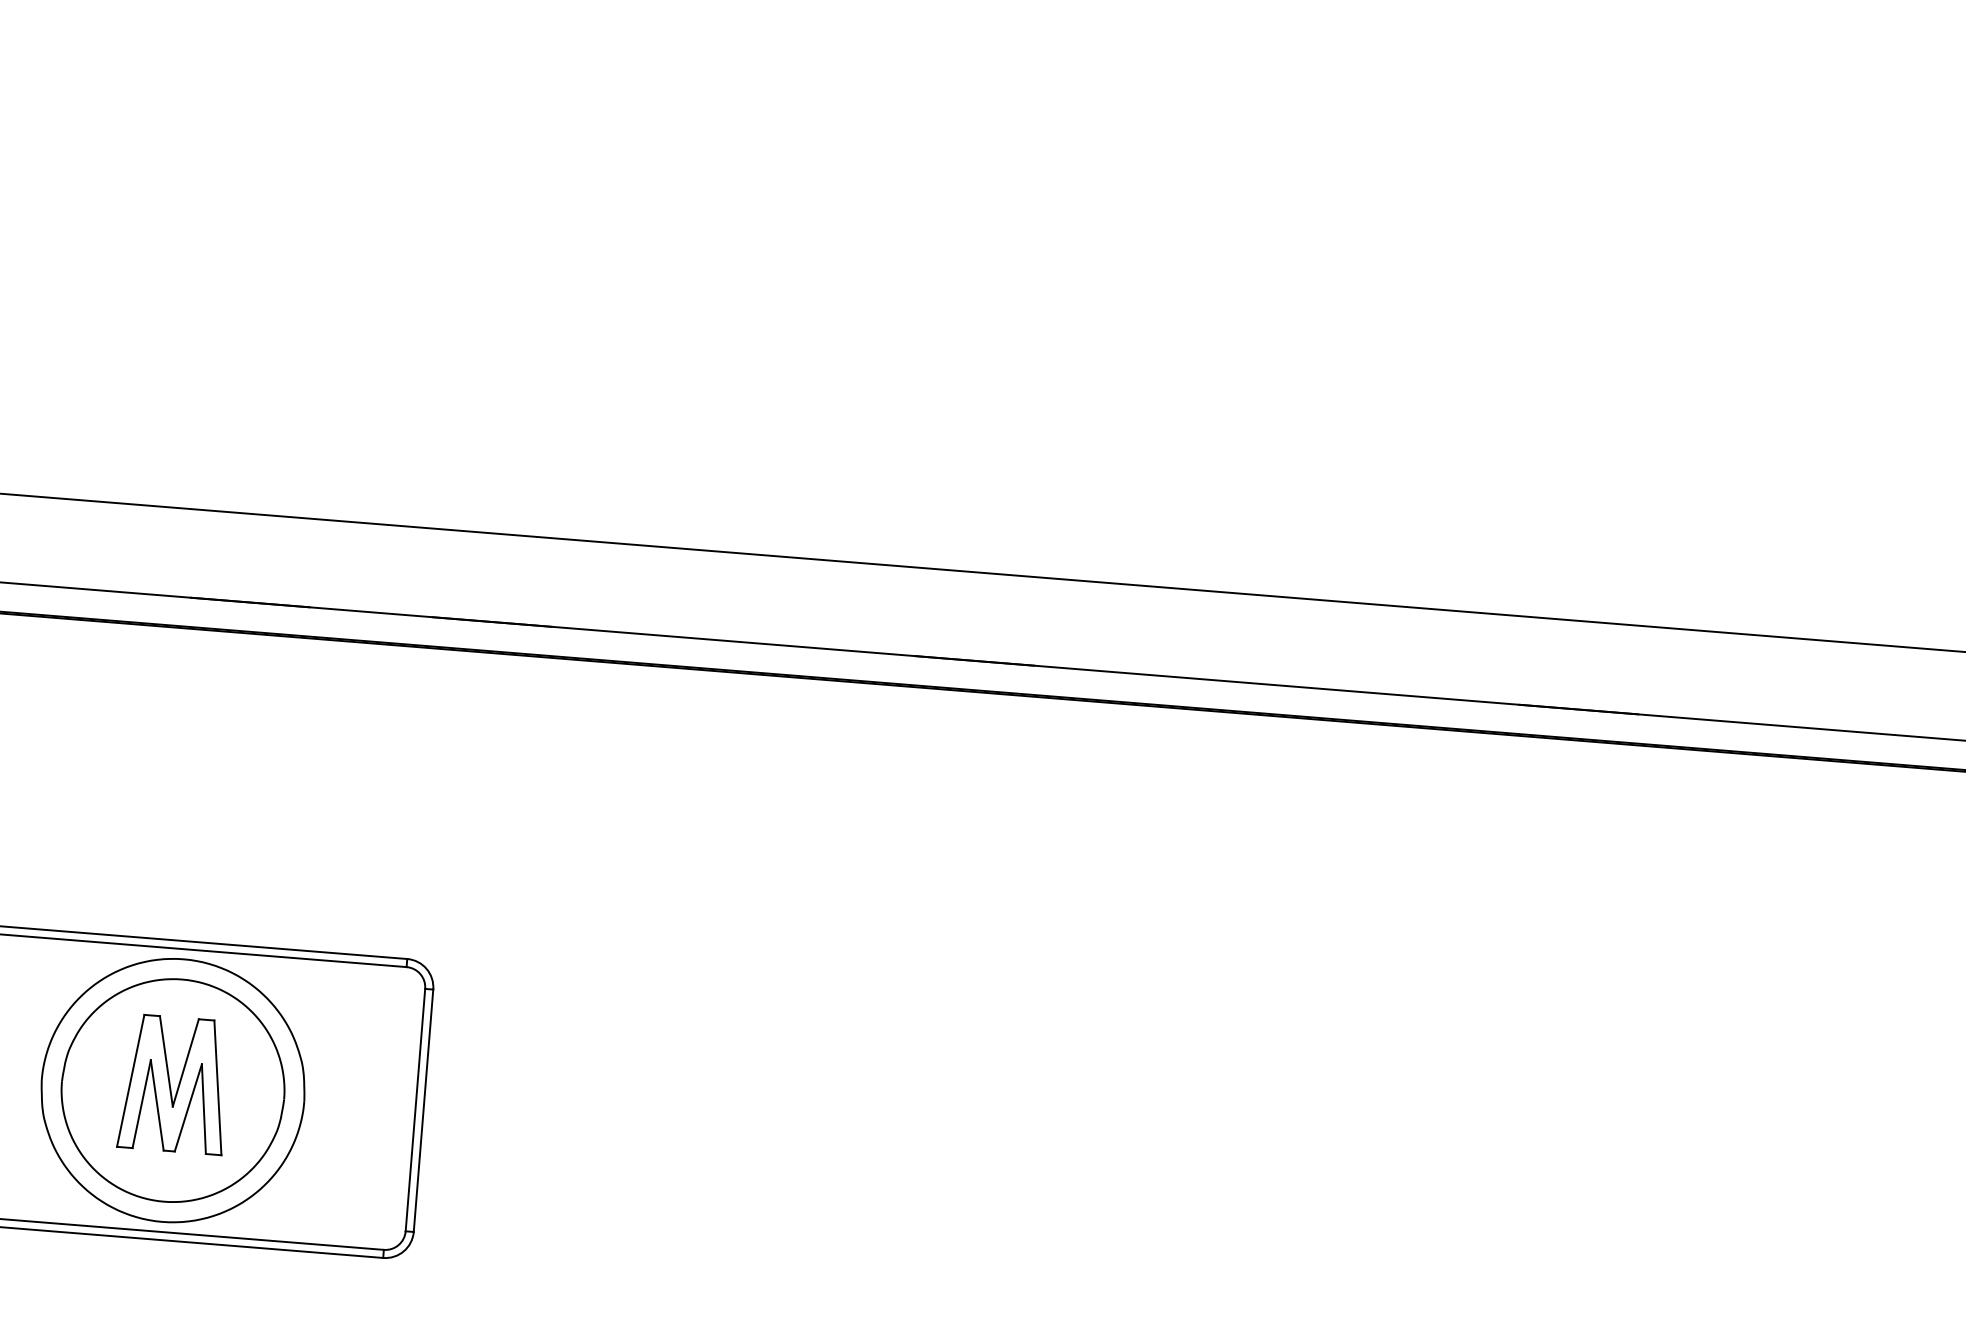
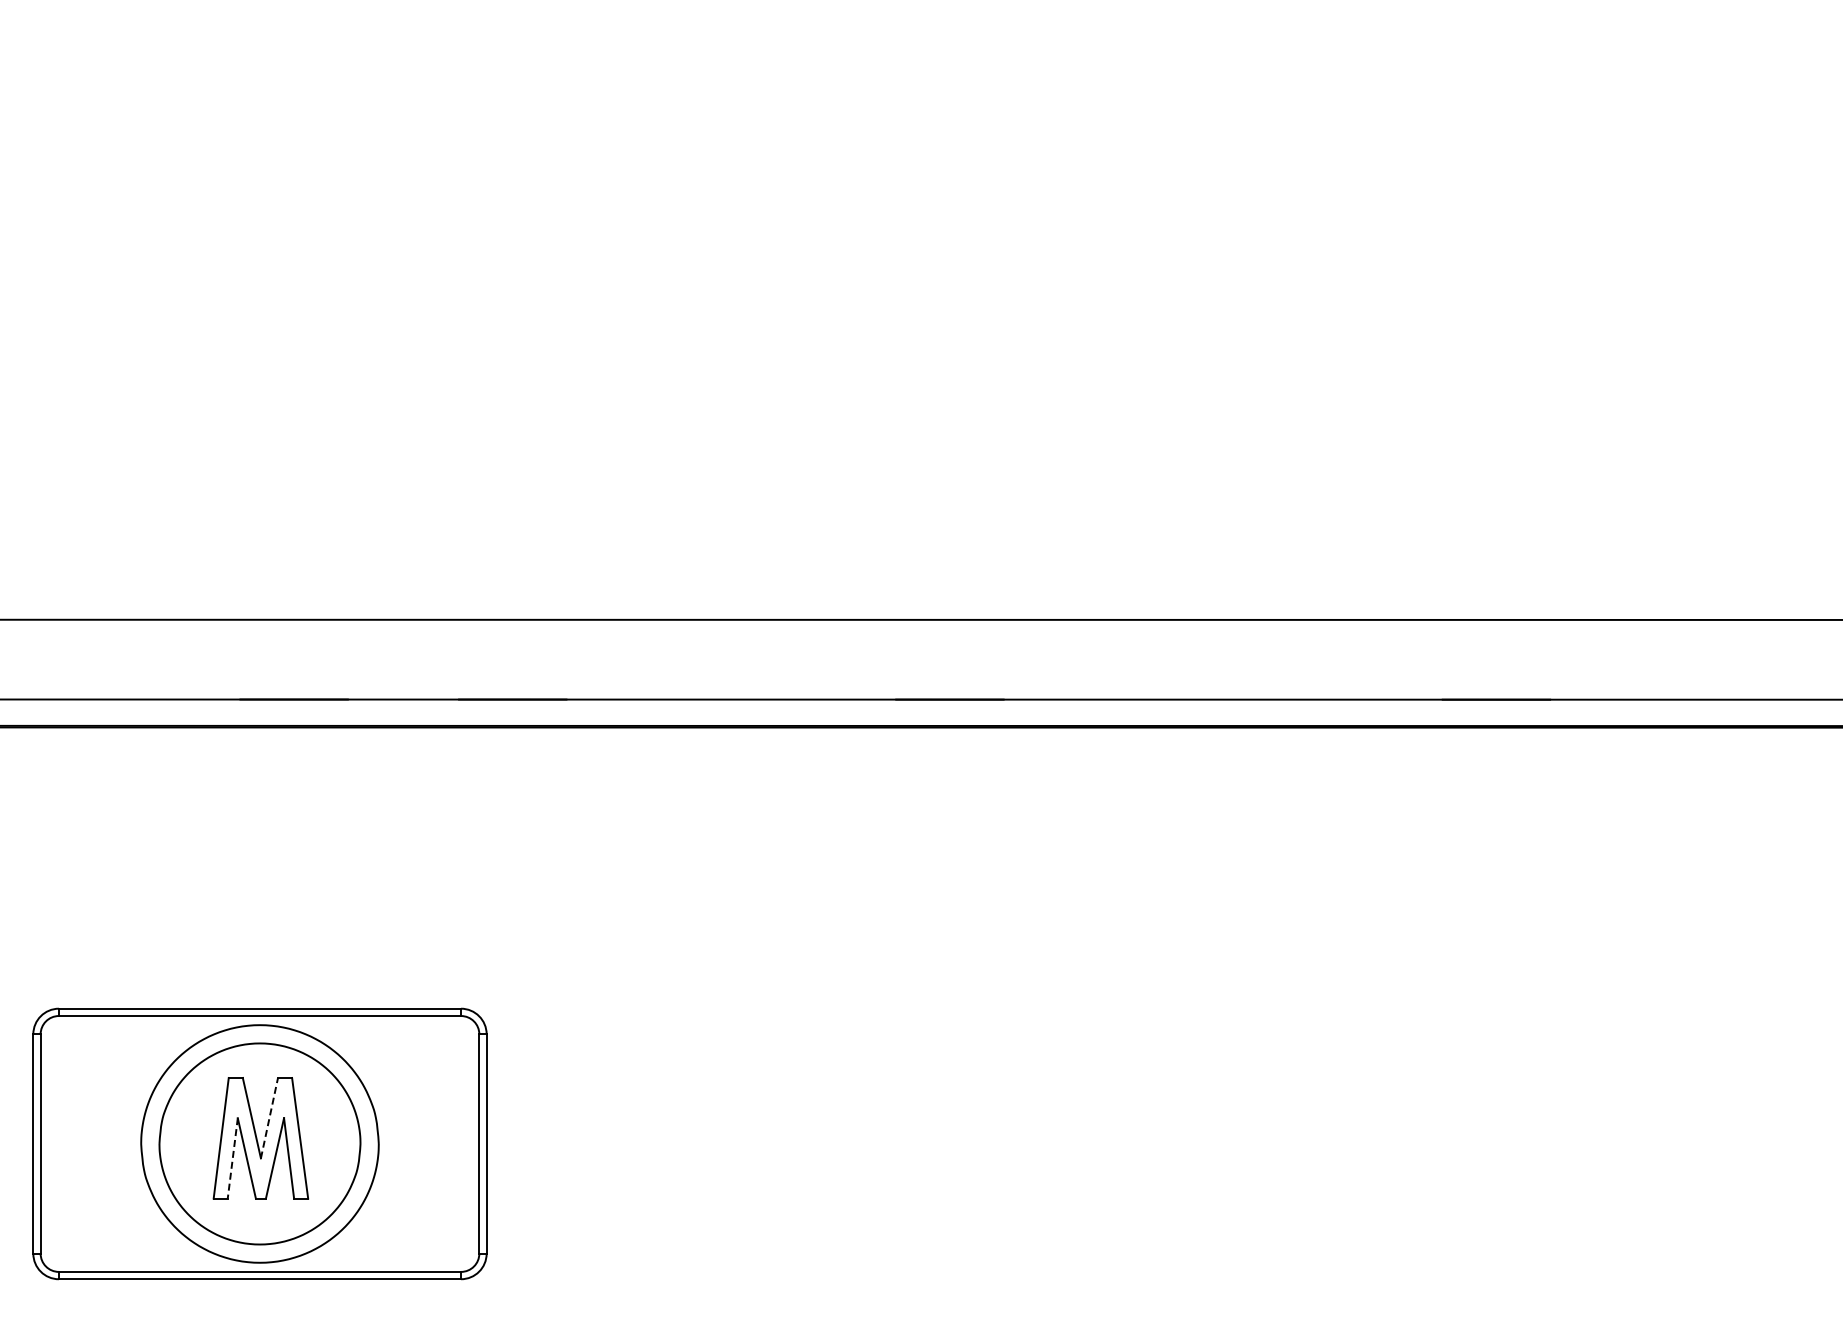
line: (185, 1062) -> (269, 1117), solid -> dashed
line: (141, 1104) -> (232, 1158), solid -> dashed

